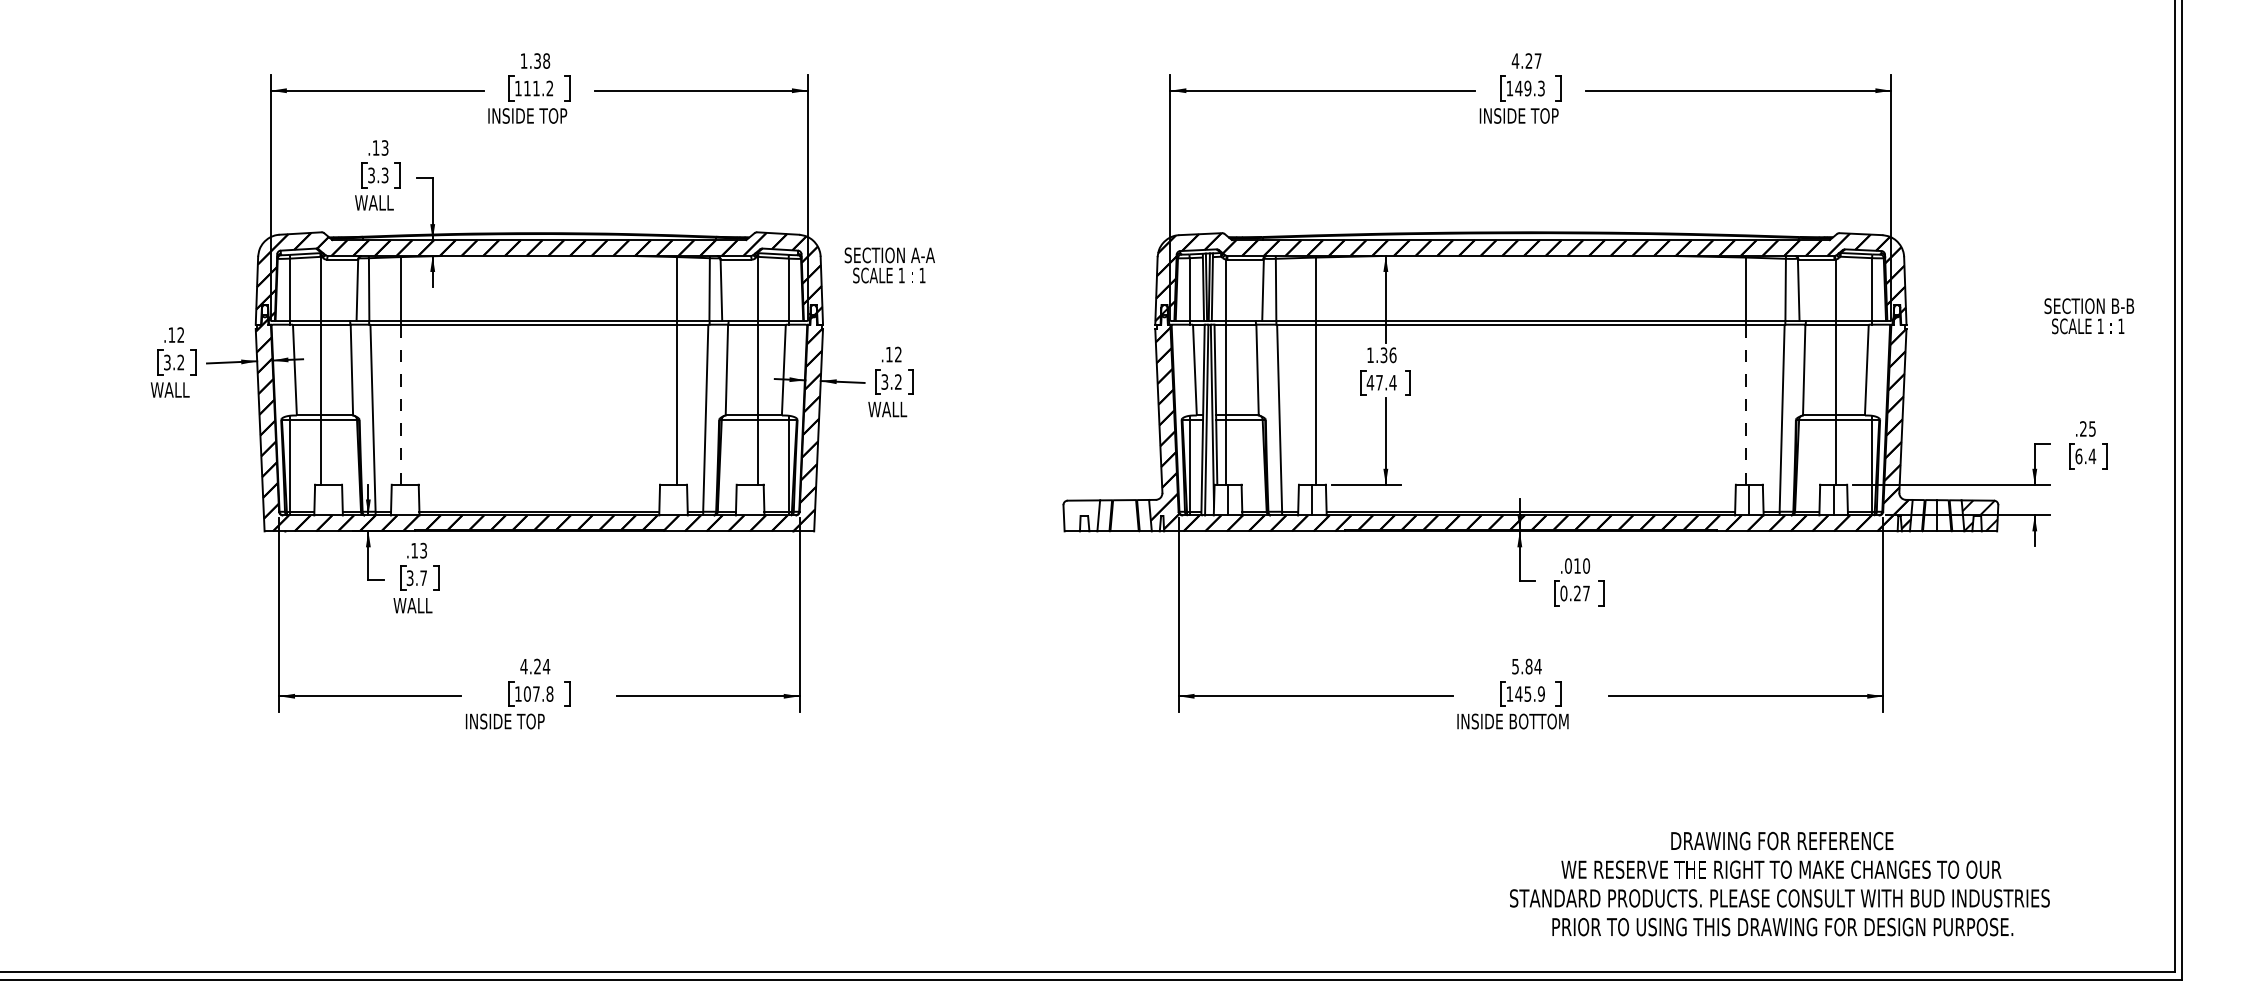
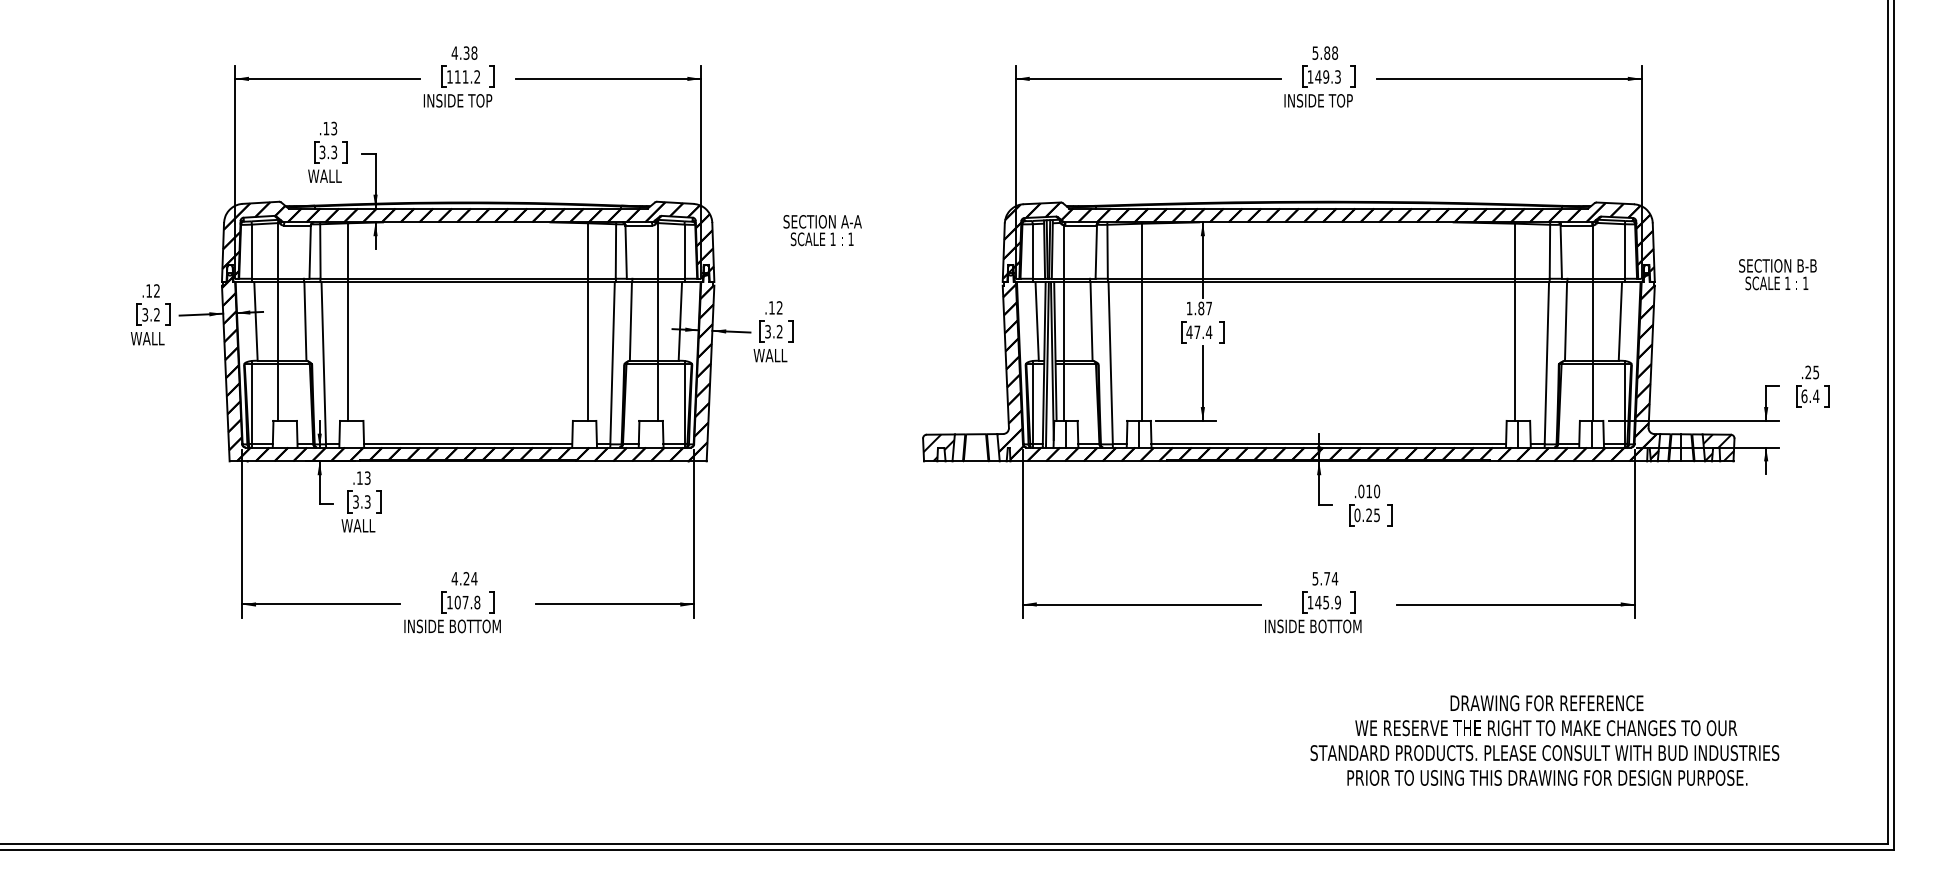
text: (523, 60) -> (454, 52), 1.38 -> 4.38
text: (1526, 60) -> (1324, 52), 4.27 -> 5.88
text: (889, 265) -> (822, 230), moved
text: (2089, 316) -> (1778, 274), moved
text: (1388, 355) -> (1205, 308), 1.36 -> 1.87
line: (401, 404) -> (348, 351), dashed -> solid
line: (1745, 404) -> (1515, 351), dashed -> solid
hatch: (1081, 515) -> (938, 447), added
text: (423, 578) -> (367, 502), 3.7 -> 3.3
text: (1586, 593) -> (1377, 515), 0.27 -> 0.25
text: (1528, 666) -> (1326, 578), 5.84 -> 5.74
text: (546, 721) -> (474, 626), INSIDE TOP -> INSIDE BOTTOM
text: (1779, 883) -> (1544, 740), moved

